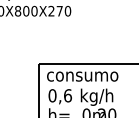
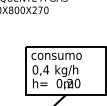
text: (66, 95) -> (45, 69), 0,6 -> 0,4

